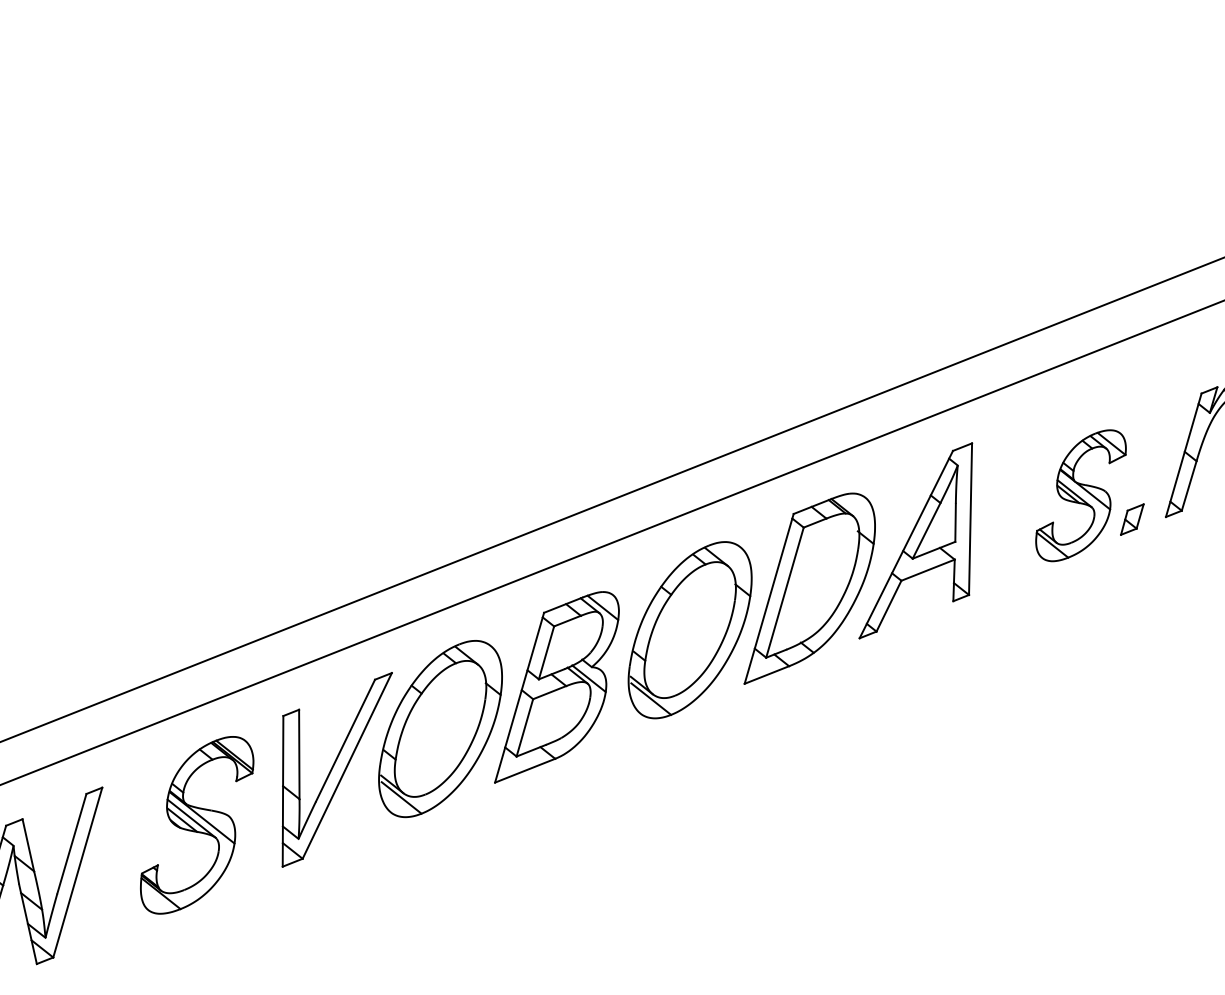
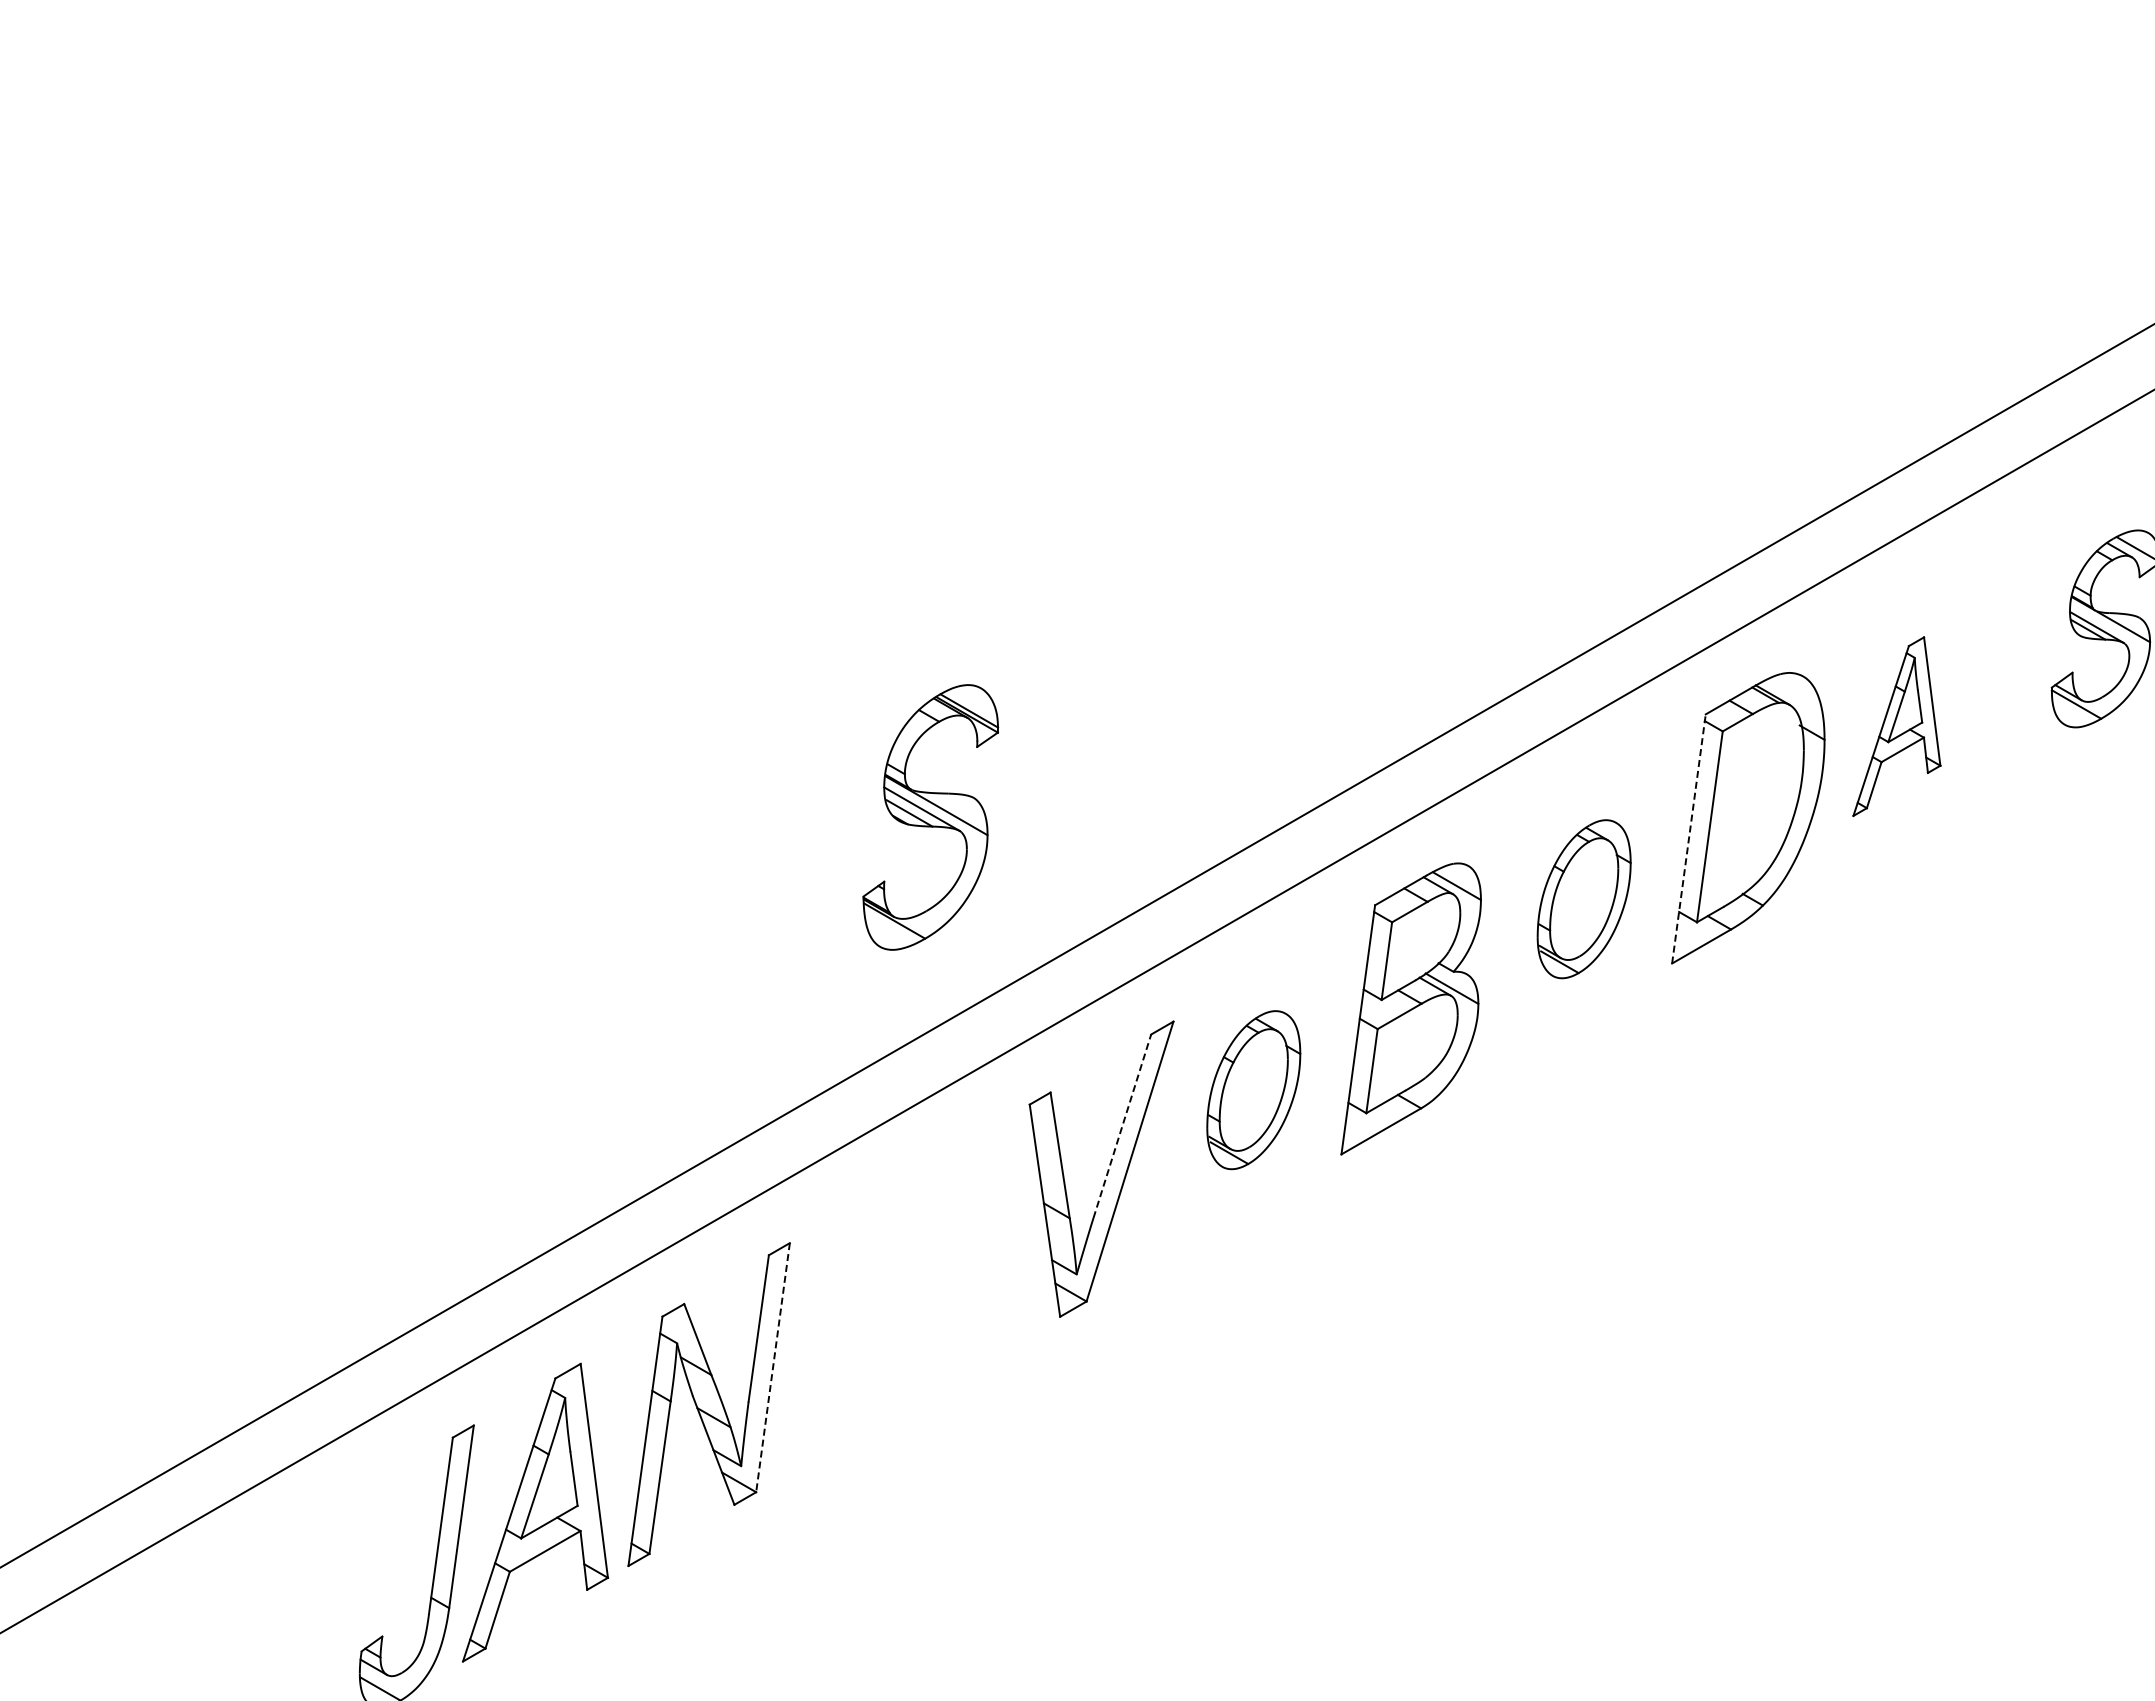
part: (925, 542) -> (1896, 726), size x0.6
line: (768, 598) -> (1688, 838), solid -> dashed
part: (689, 629) -> (1583, 898), size x0.6
part: (440, 728) -> (1253, 1089), size x0.6
line: (345, 740) -> (1122, 1125), solid -> dashed
part: (196, 825) -> (930, 817), moved
line: (78, 872) -> (773, 1367), solid -> dashed

